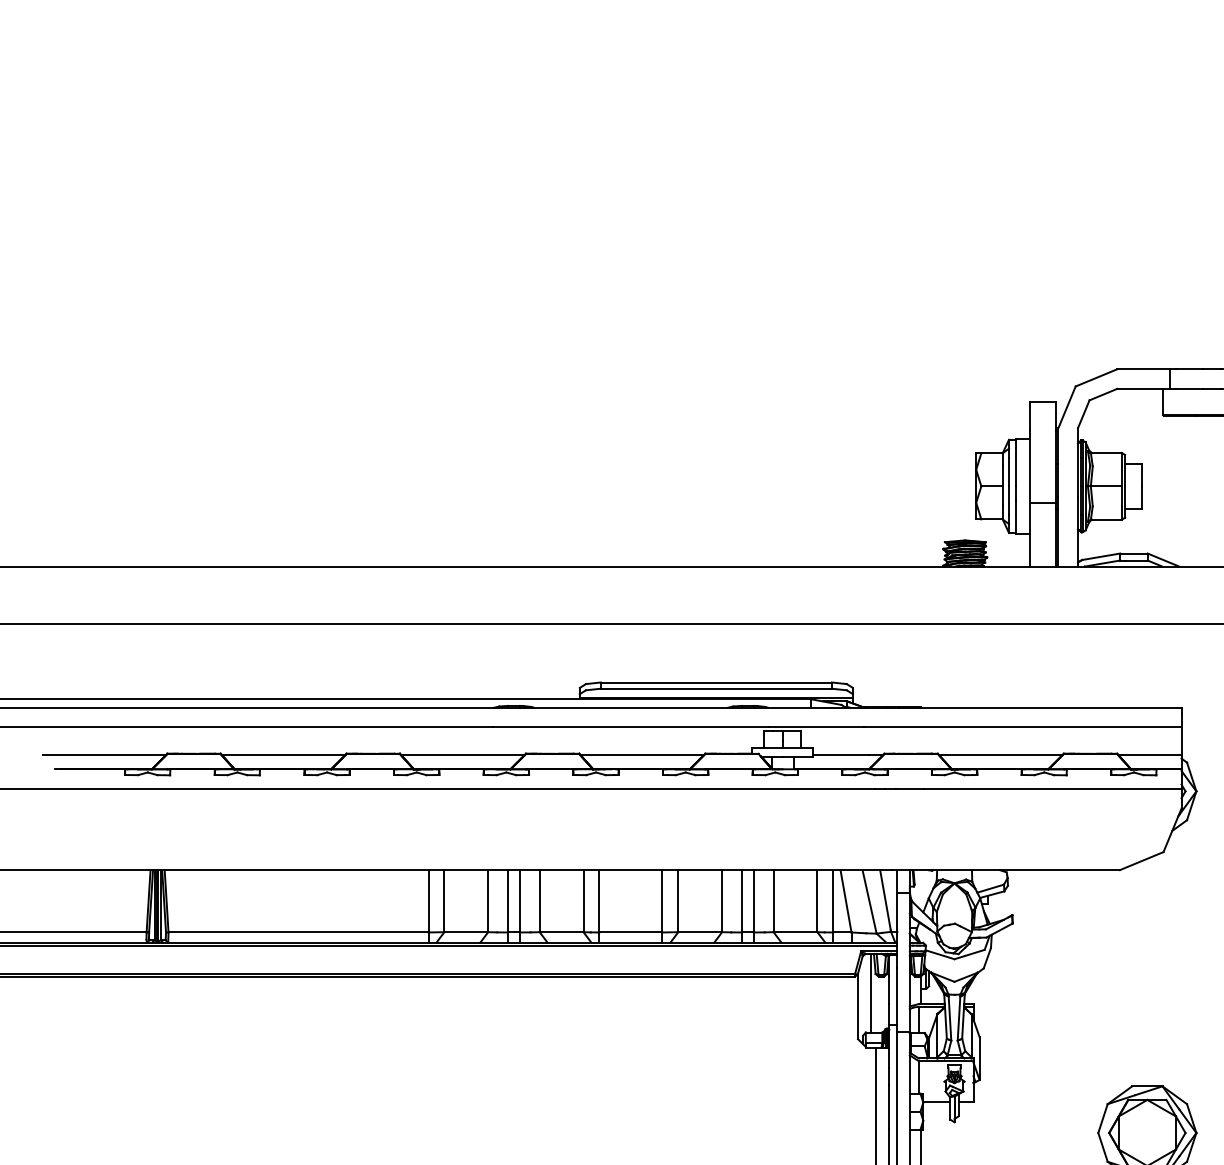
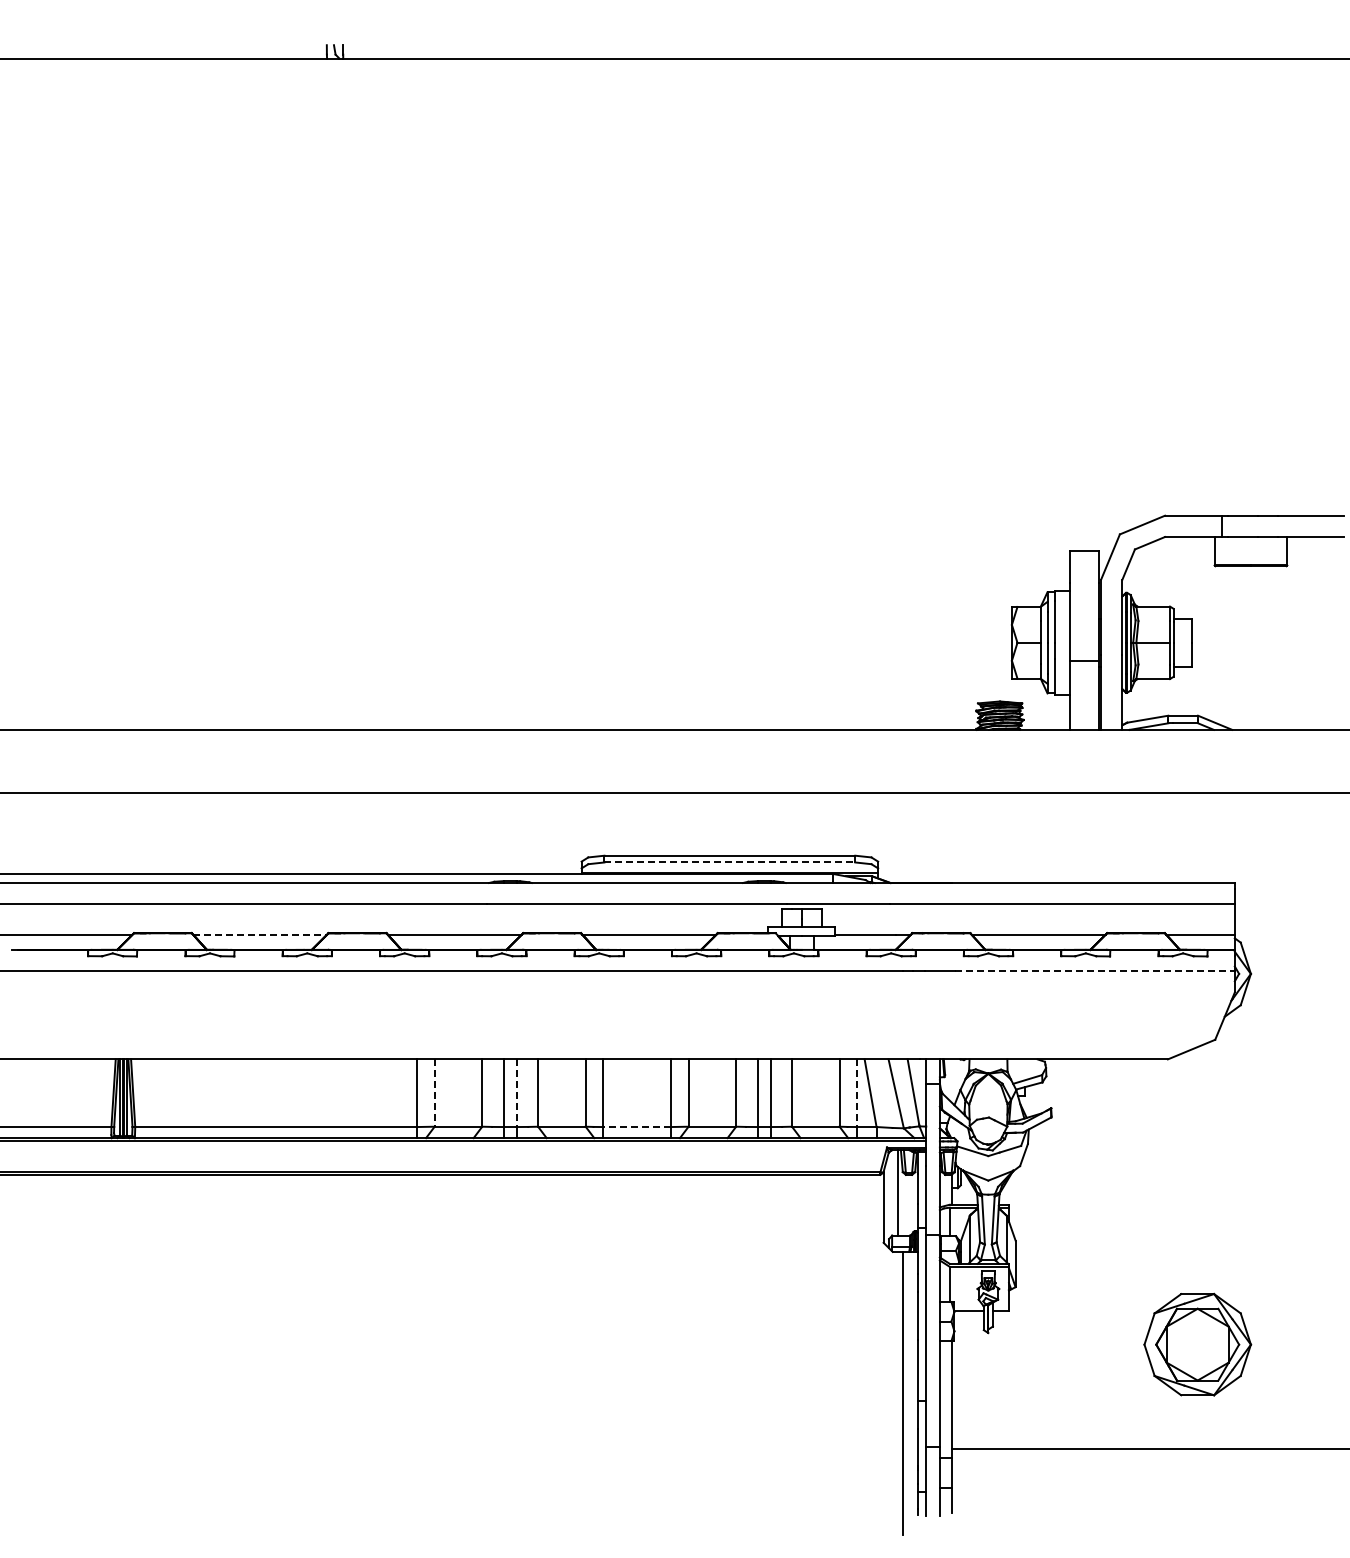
line: (716, 688) -> (730, 862), solid -> dashed
line: (283, 755) -> (260, 934), solid -> dashed
line: (1052, 789) -> (1094, 971), solid -> dashed
line: (444, 901) -> (434, 1093), solid -> dashed
line: (519, 901) -> (516, 1093), solid -> dashed
line: (833, 901) -> (856, 1093), solid -> dashed
line: (630, 932) -> (636, 1127), solid -> dashed

